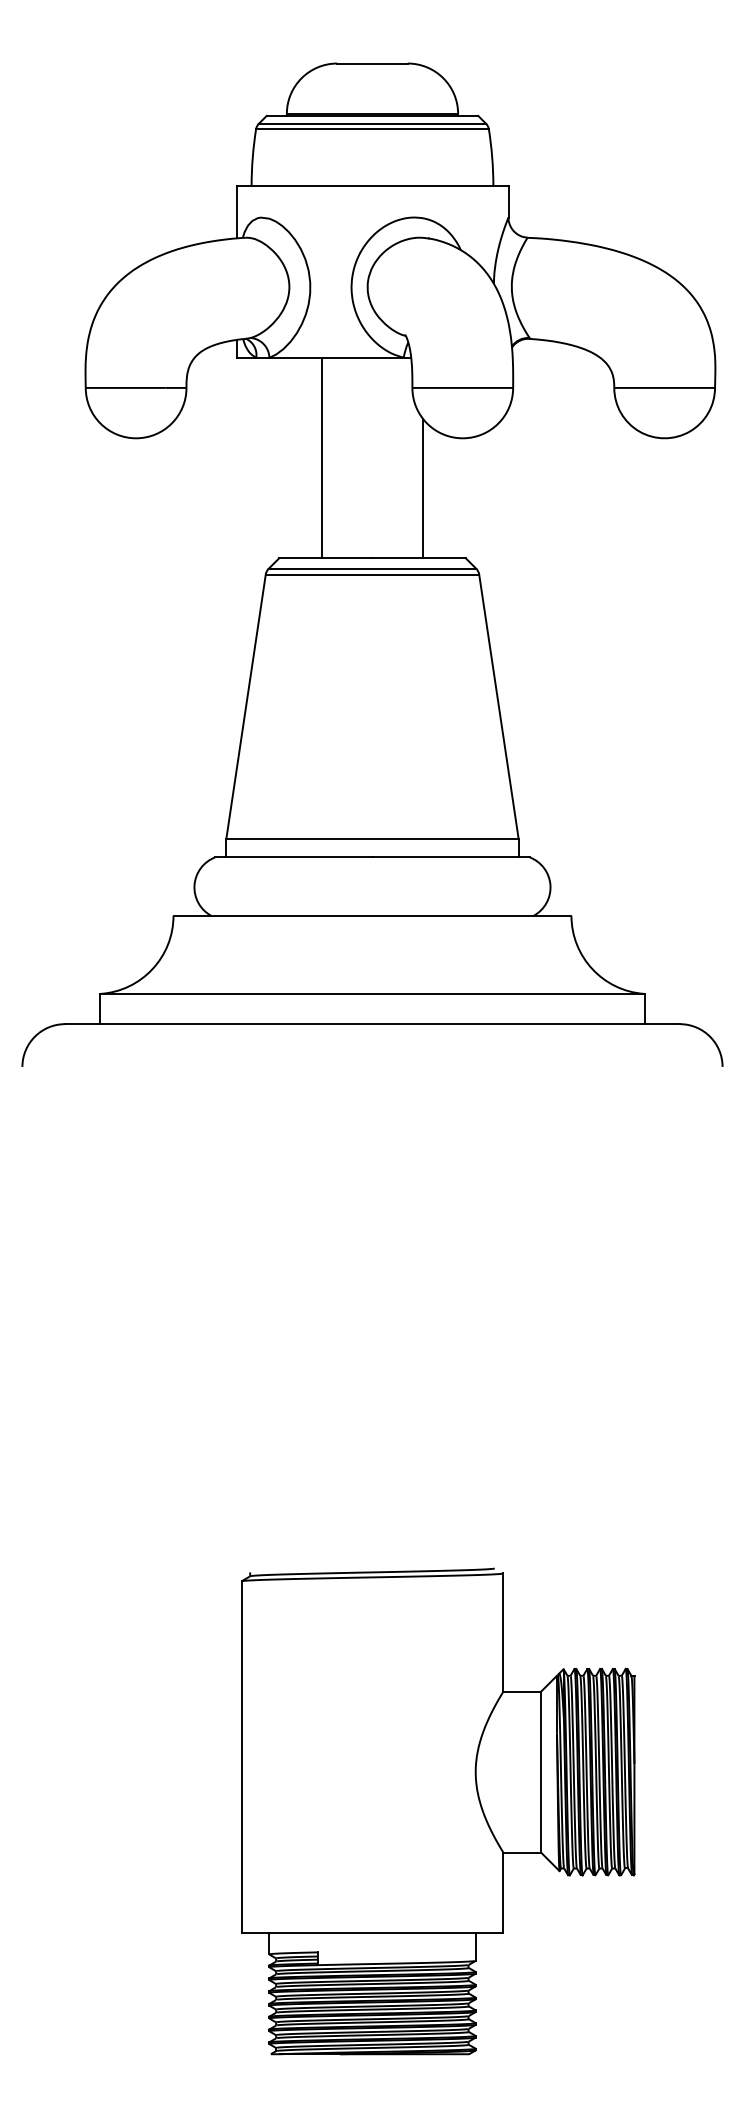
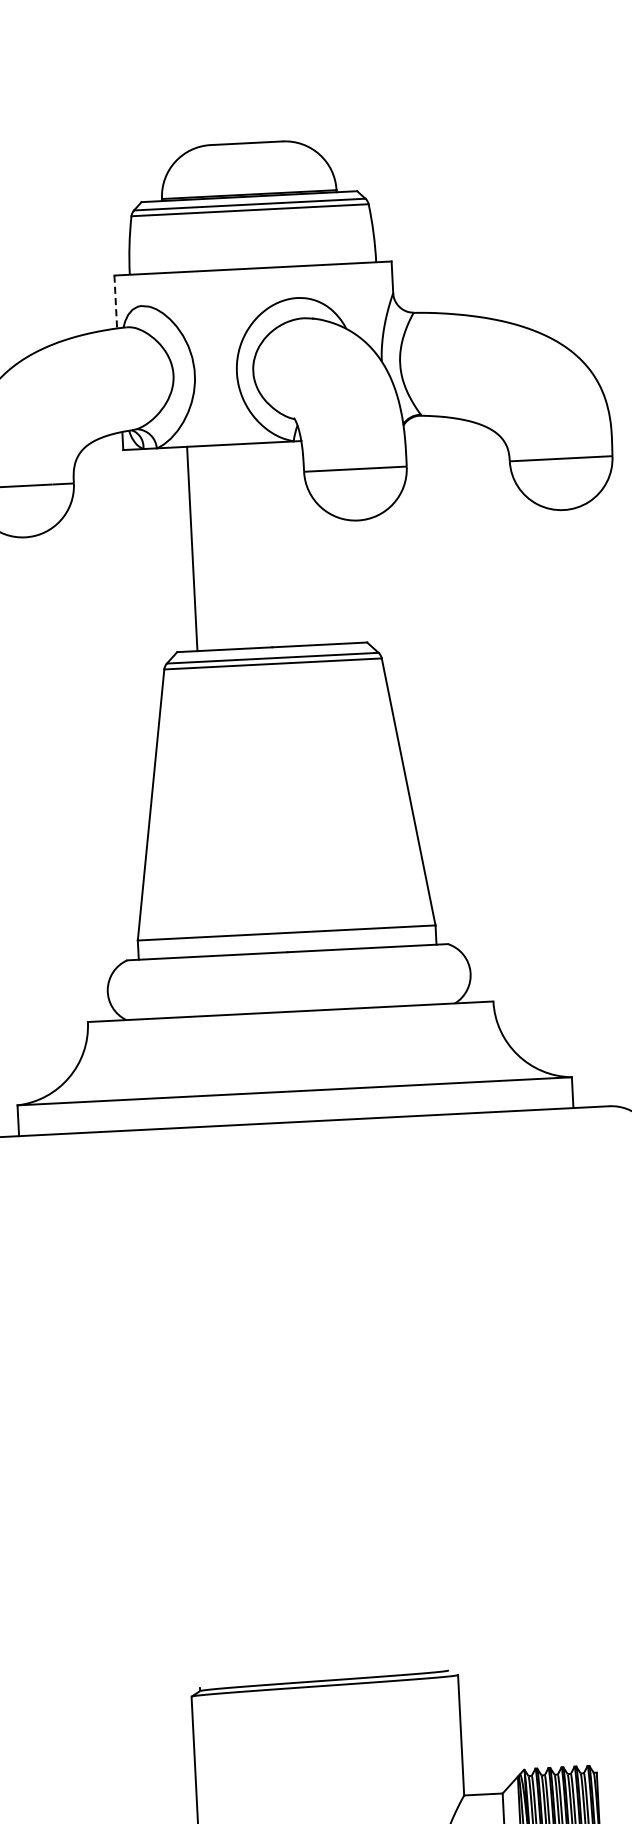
line: (236, 212) -> (115, 302), solid -> dashed
line: (322, 457) -> (192, 548), moved
line: (422, 488) -> (319, 573), removed

